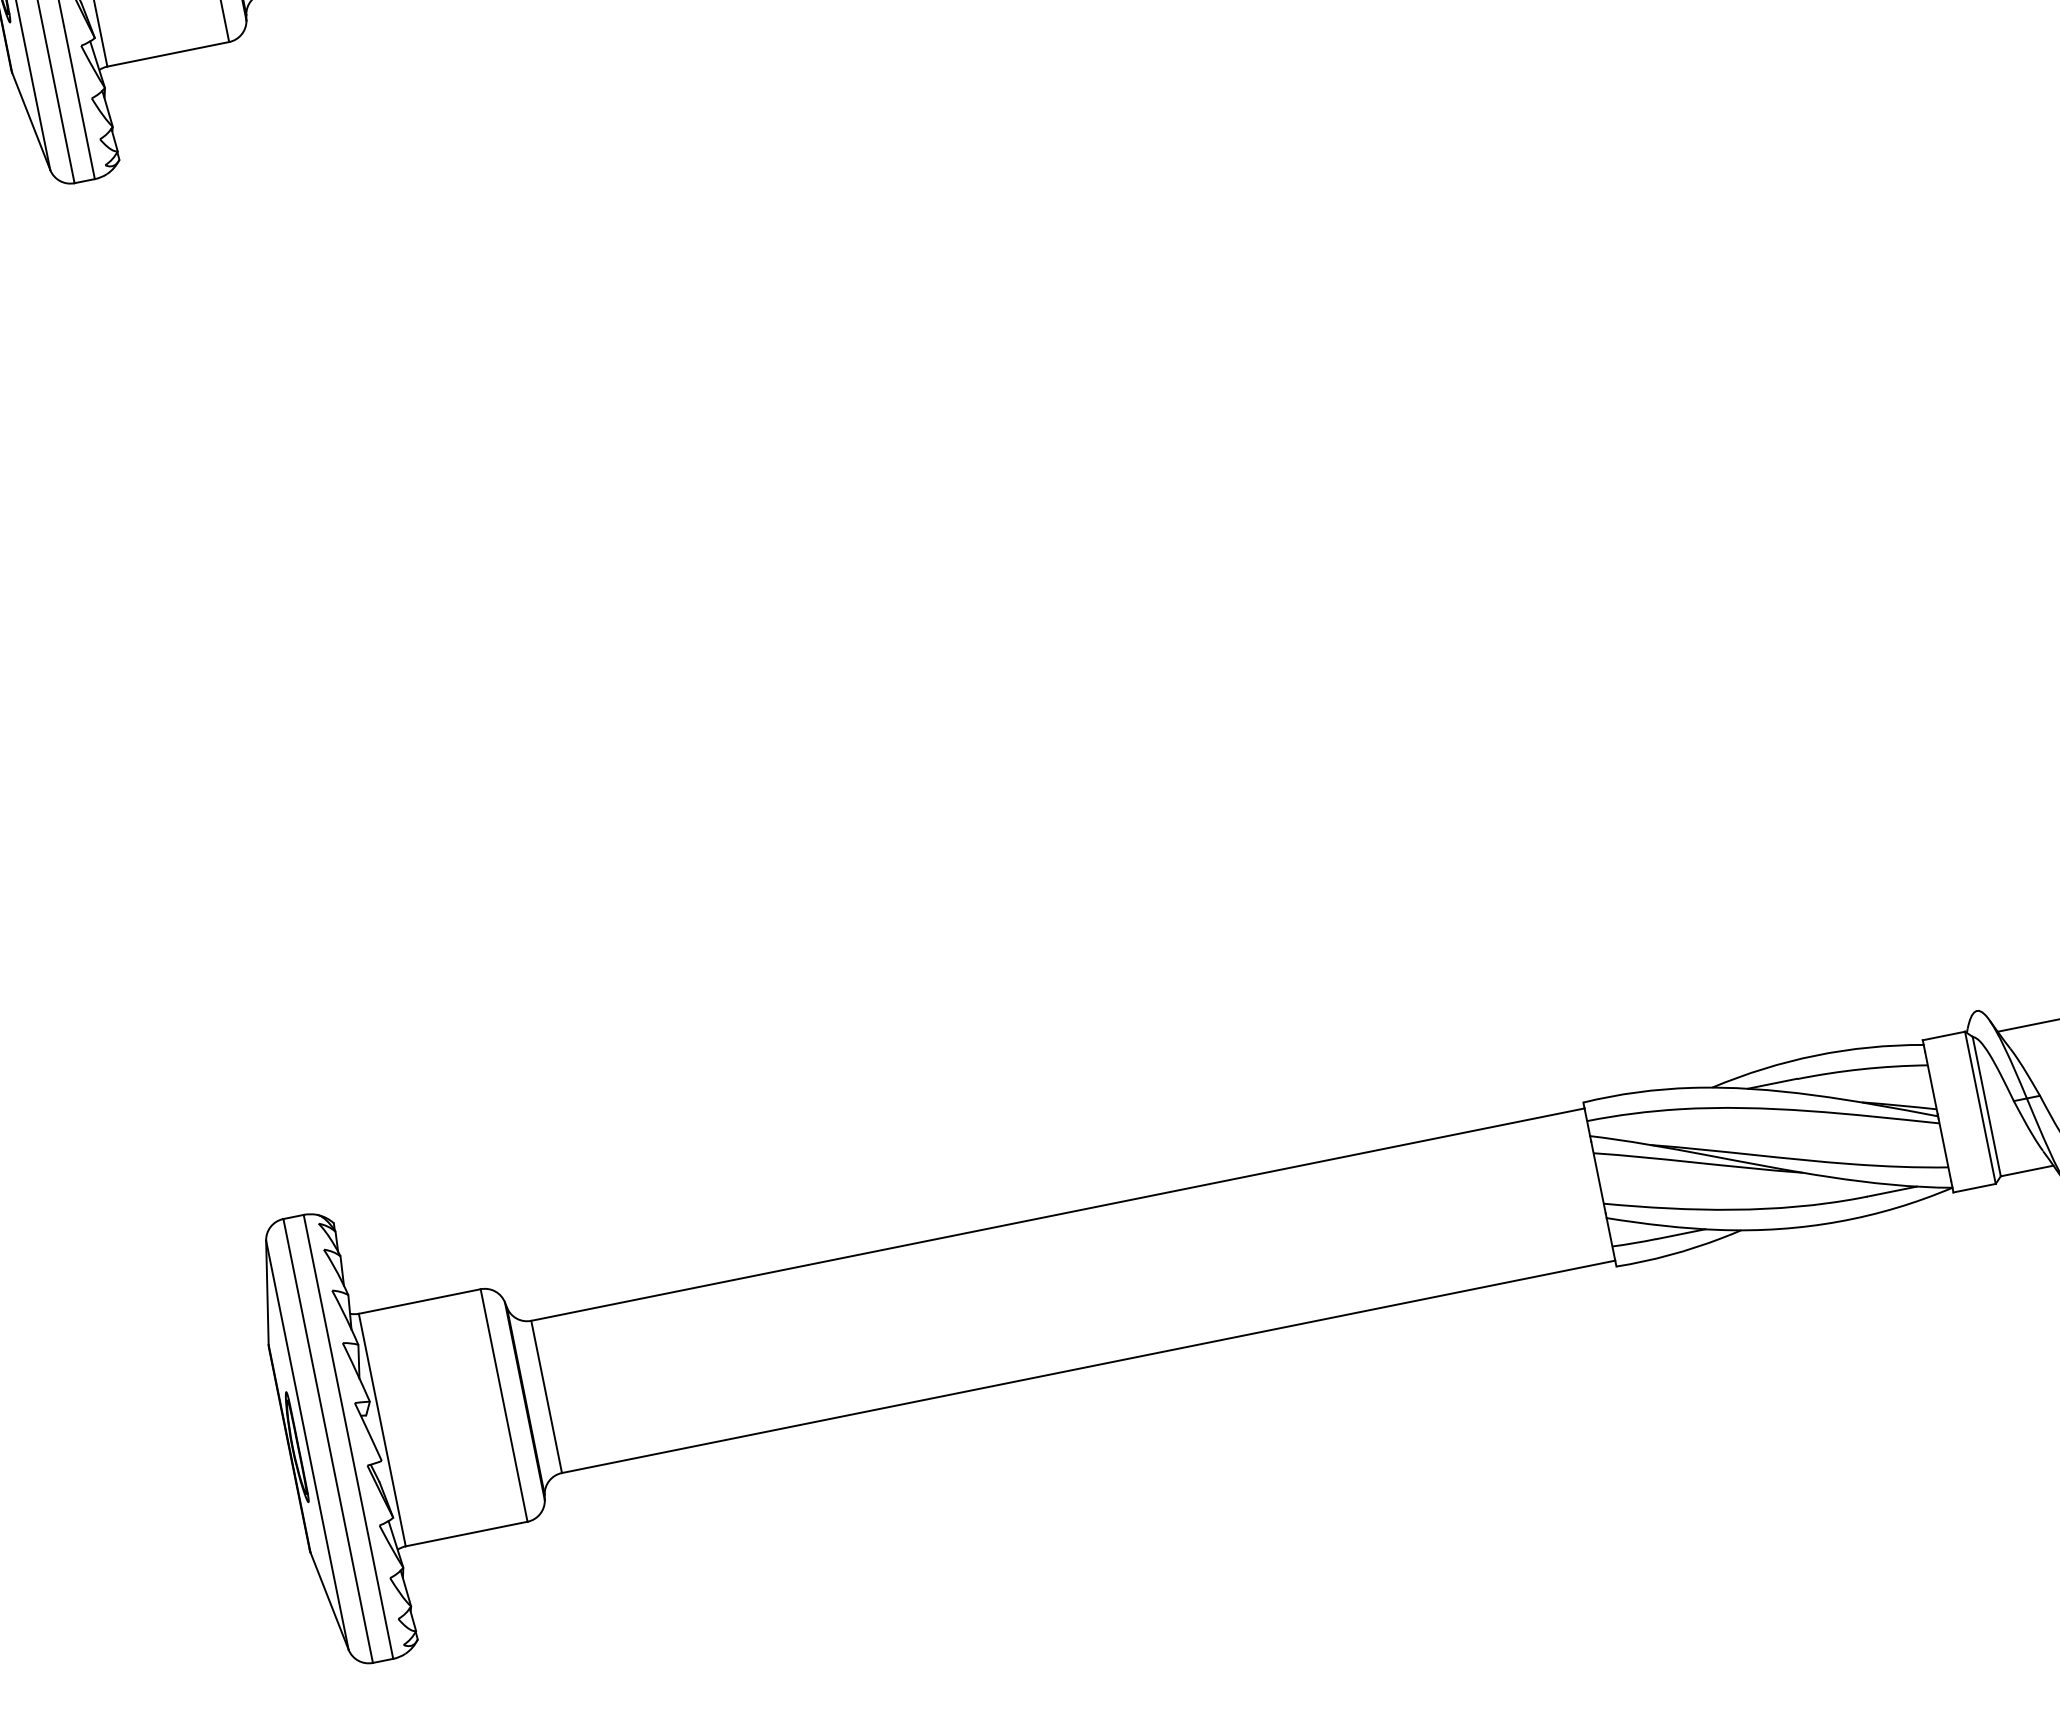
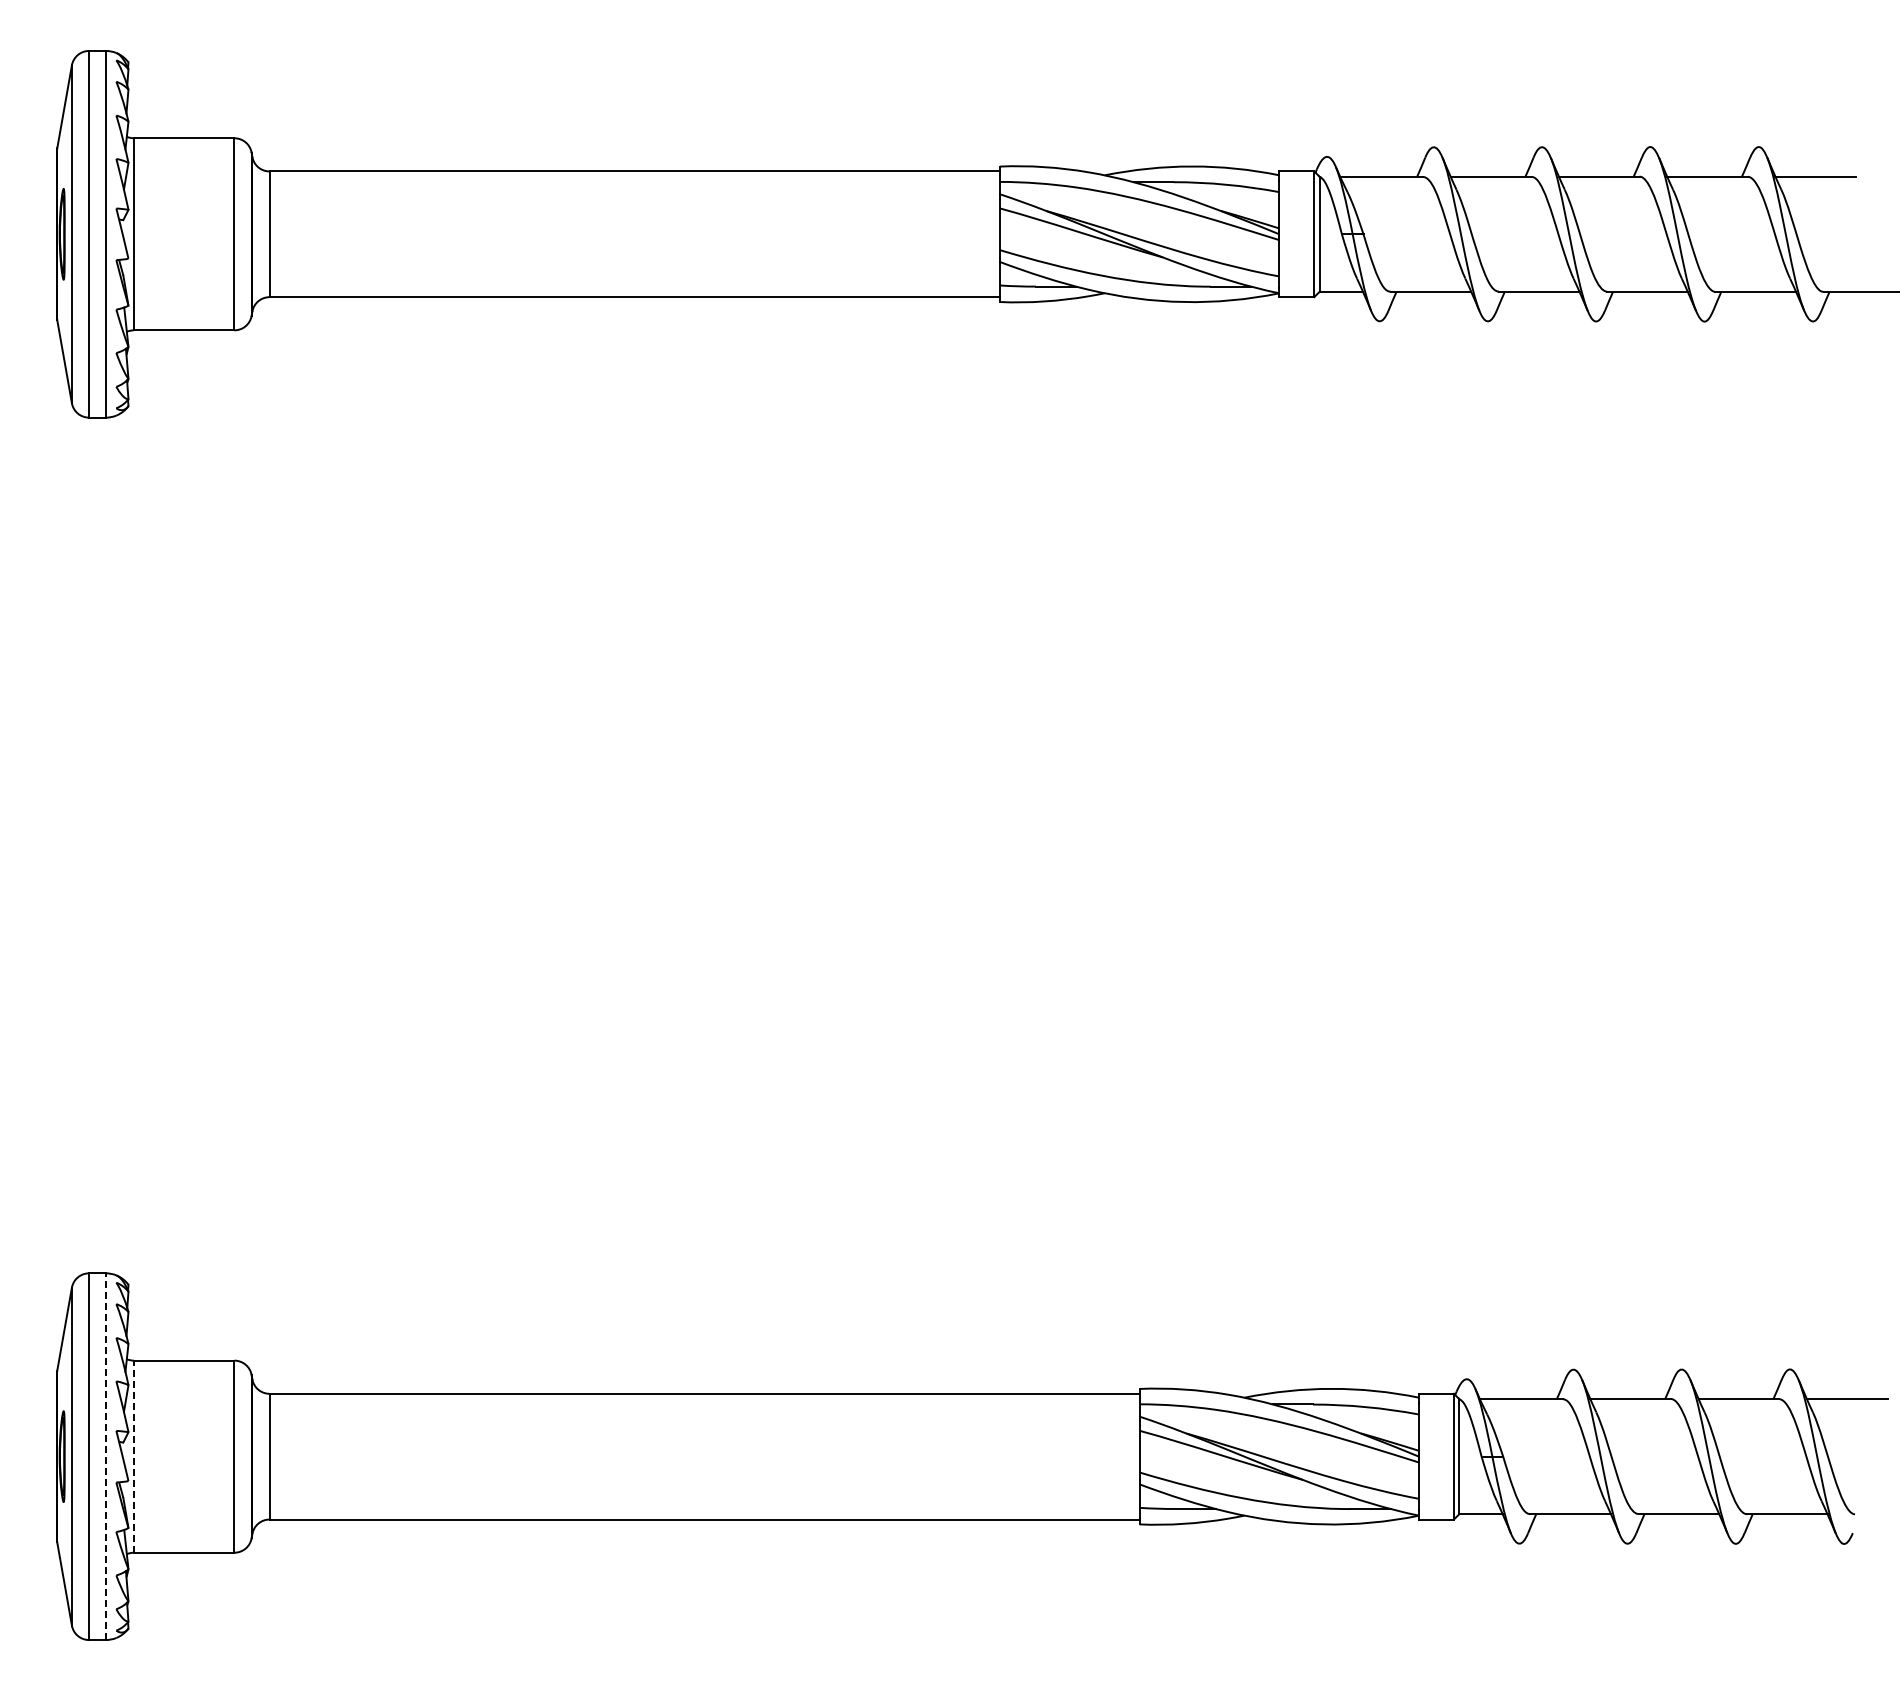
line: (381, 1429) -> (133, 1456), solid -> dashed
line: (347, 1436) -> (105, 1456), solid -> dashed

